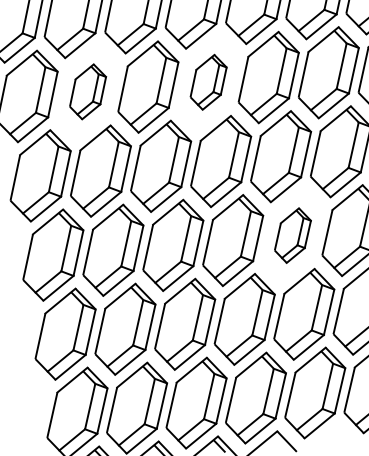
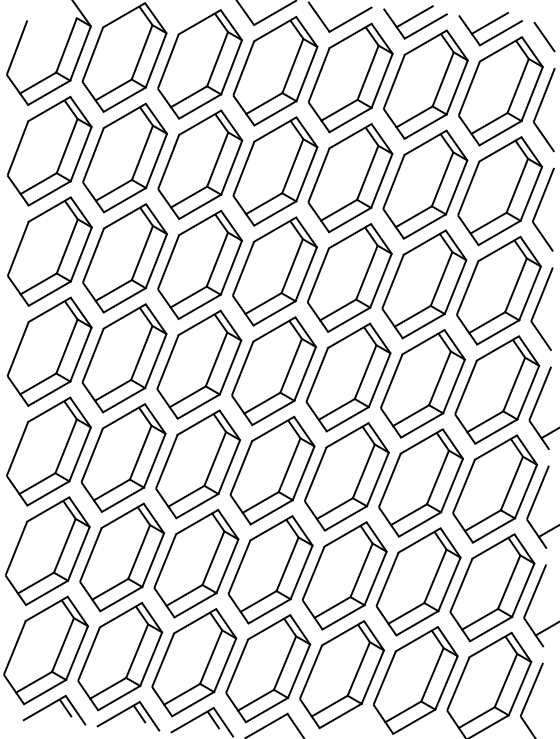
part: (208, 82) -> (274, 271), size x1.67
part: (87, 92) -> (124, 258), size x1.67
part: (292, 235) -> (346, 476), size x1.67

